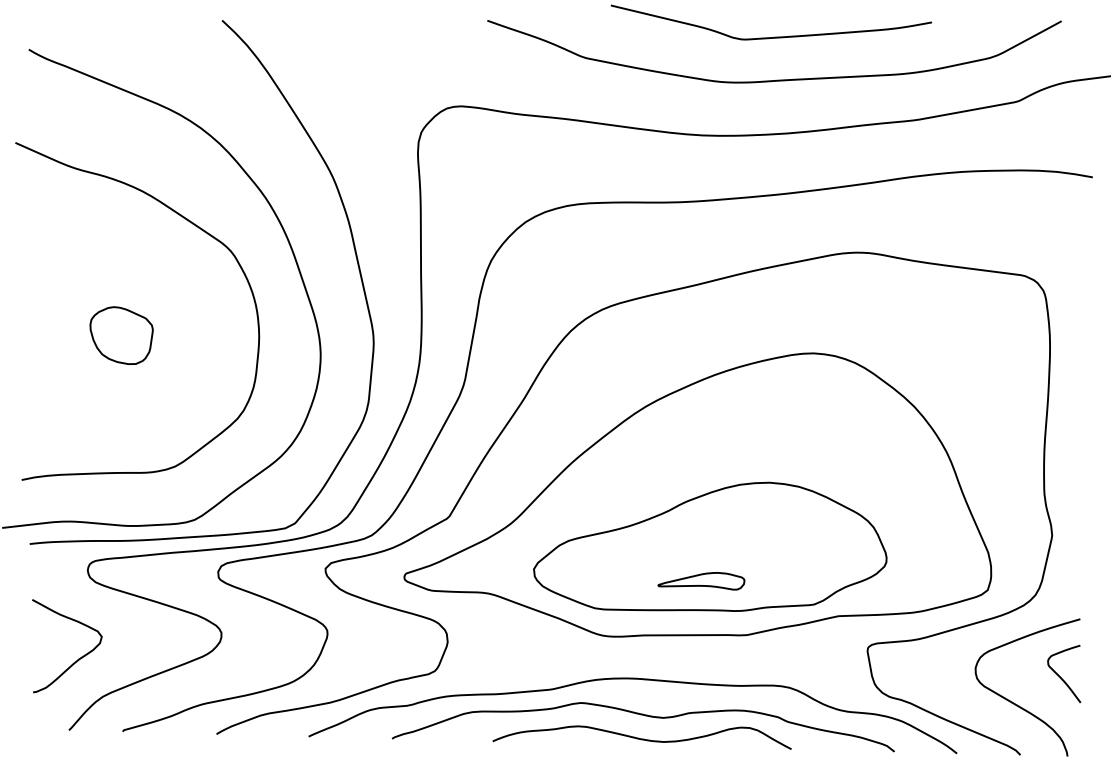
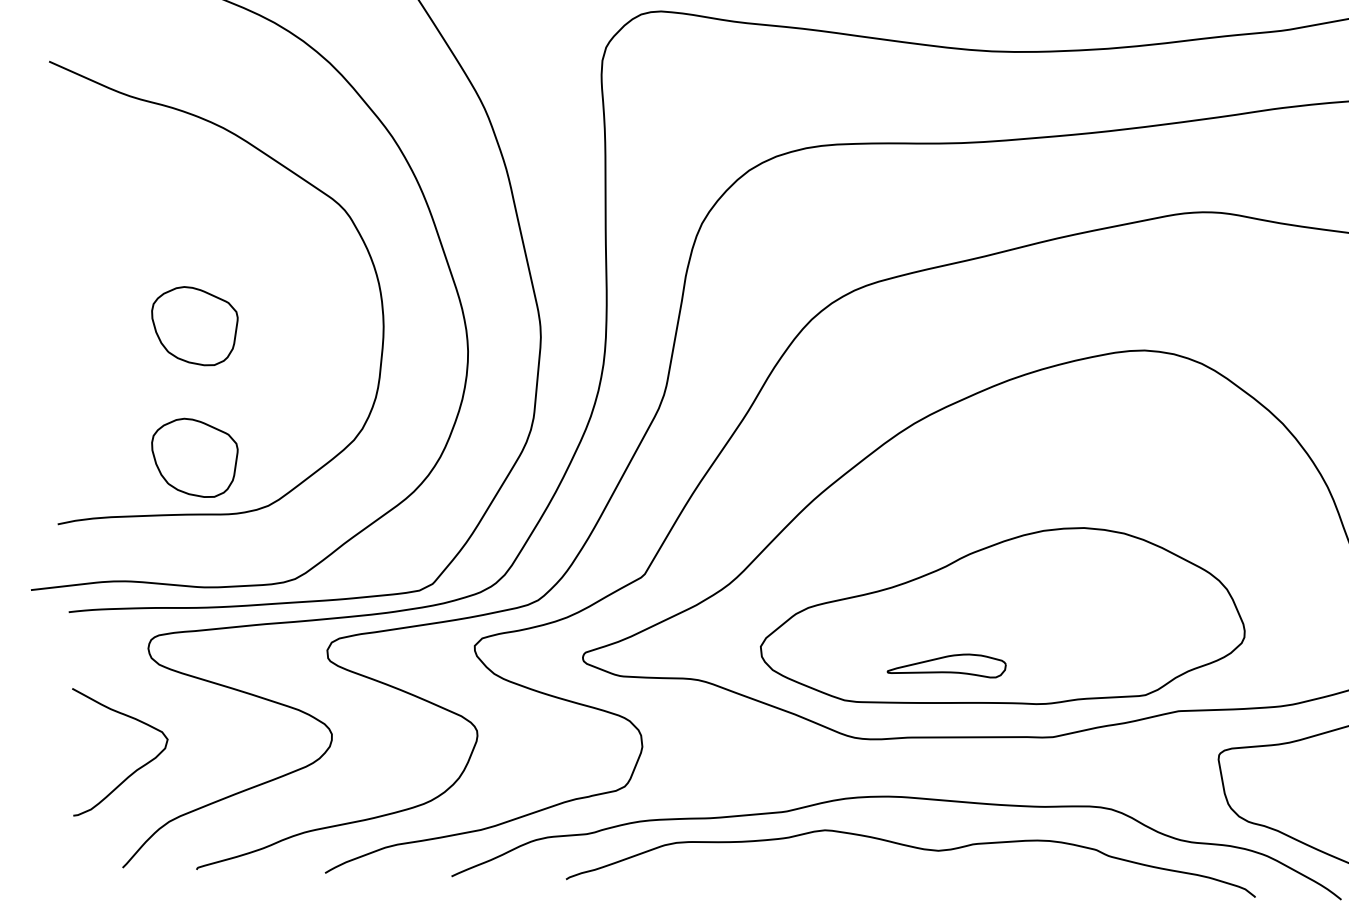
part: (121, 431) -> (194, 457), added
part: (701, 581) -> (946, 666), moved
curve: (641, 738) -> (908, 879), removed

